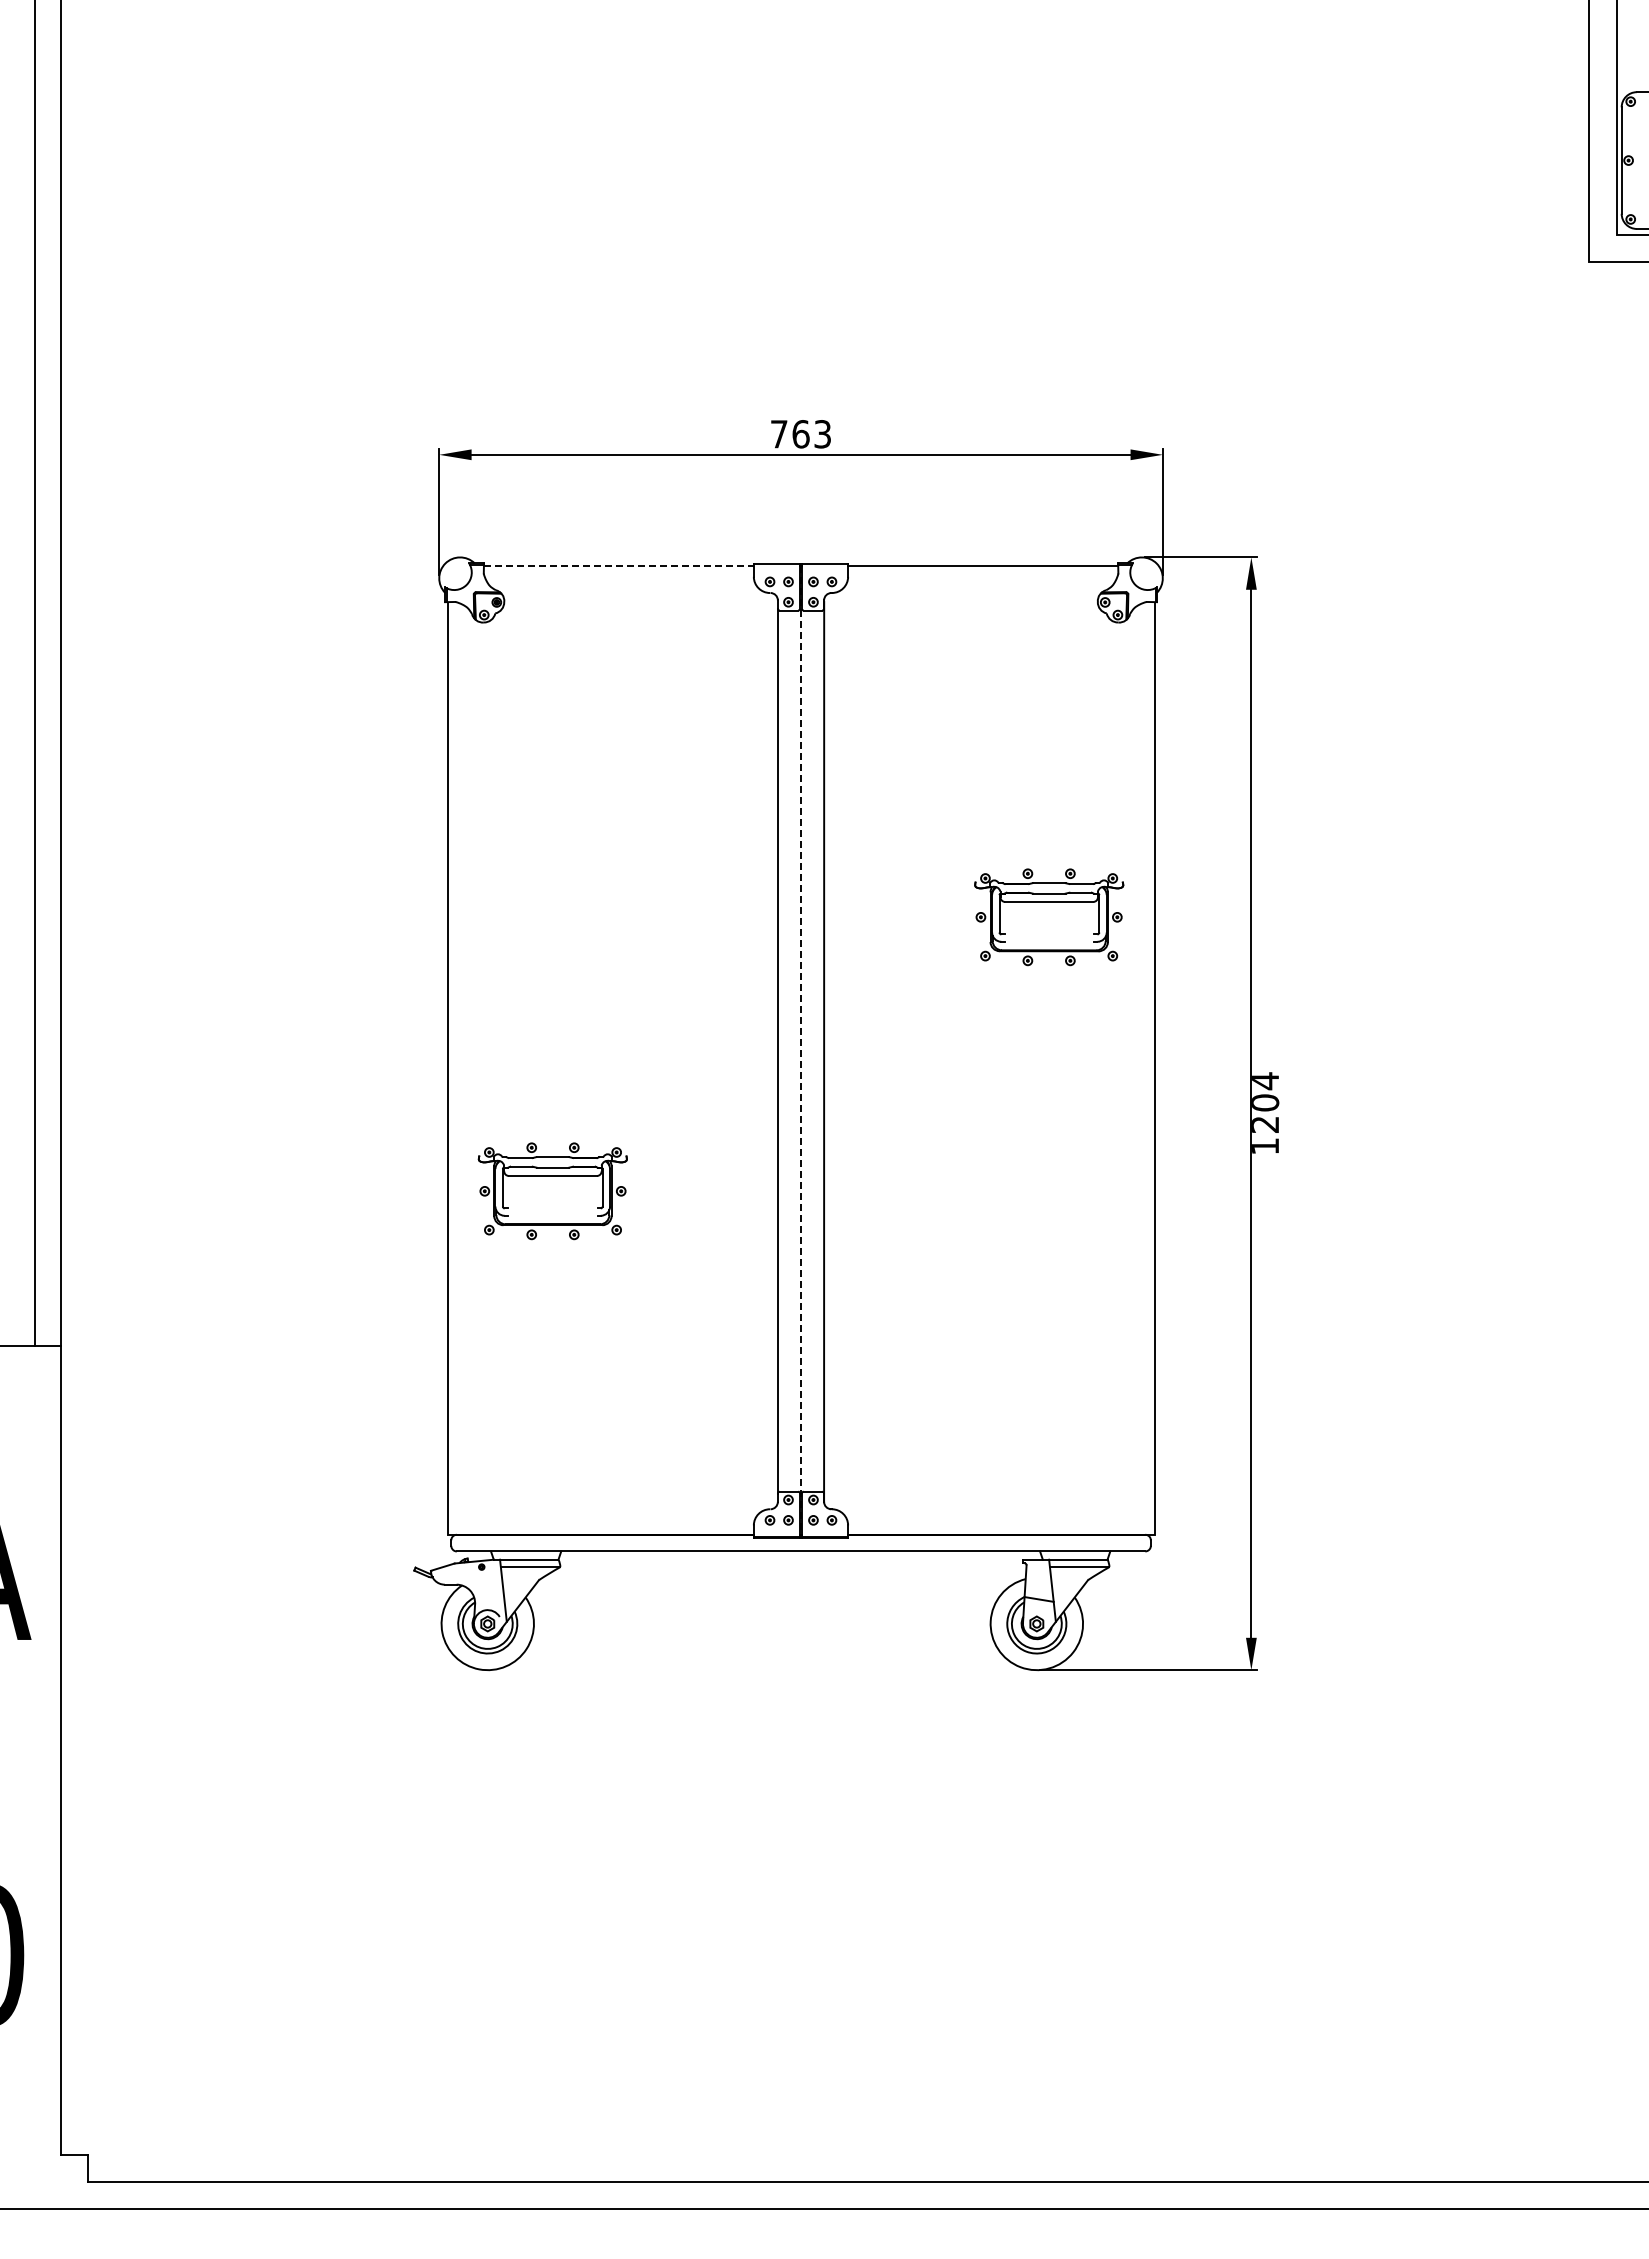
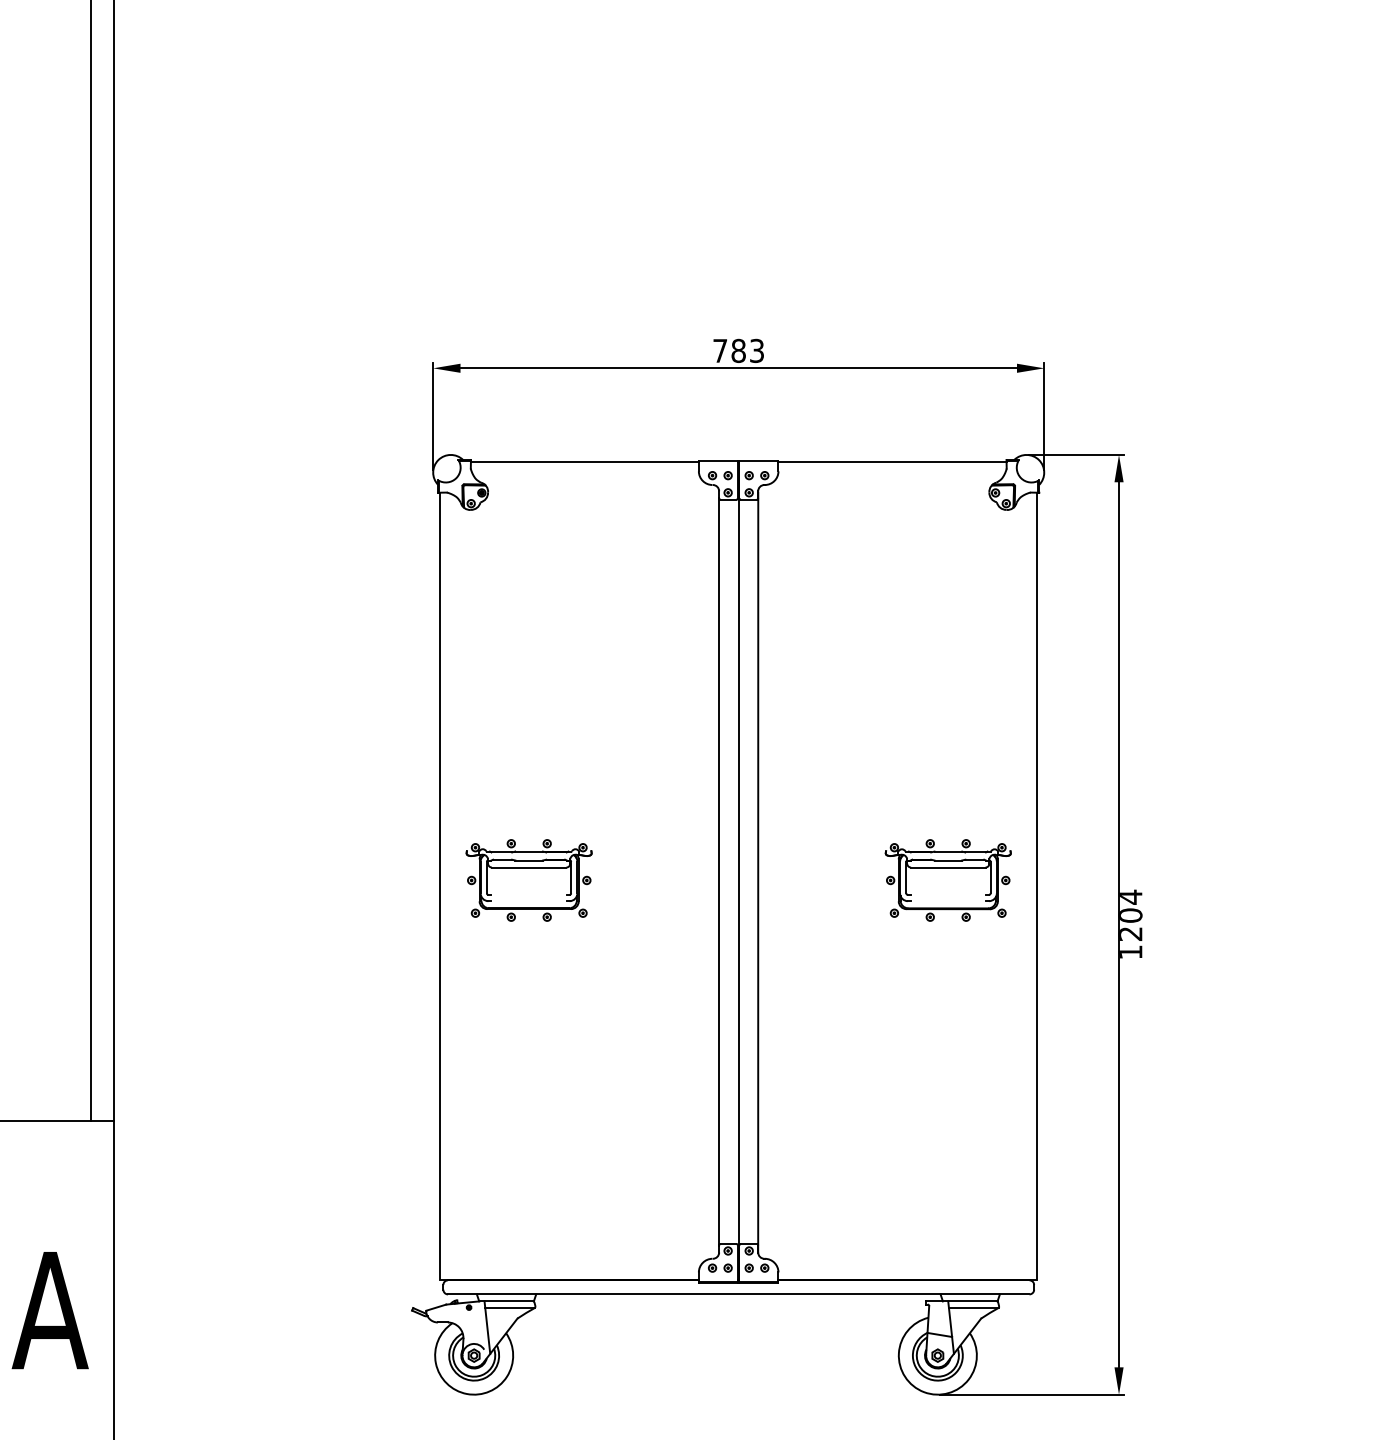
text: (800, 434) -> (738, 351), 763 -> 783
line: (618, 565) -> (584, 461), dashed -> solid
part: (1049, 917) -> (948, 880), moved
line: (800, 1051) -> (738, 872), dashed -> solid
part: (552, 1191) -> (528, 880), moved

